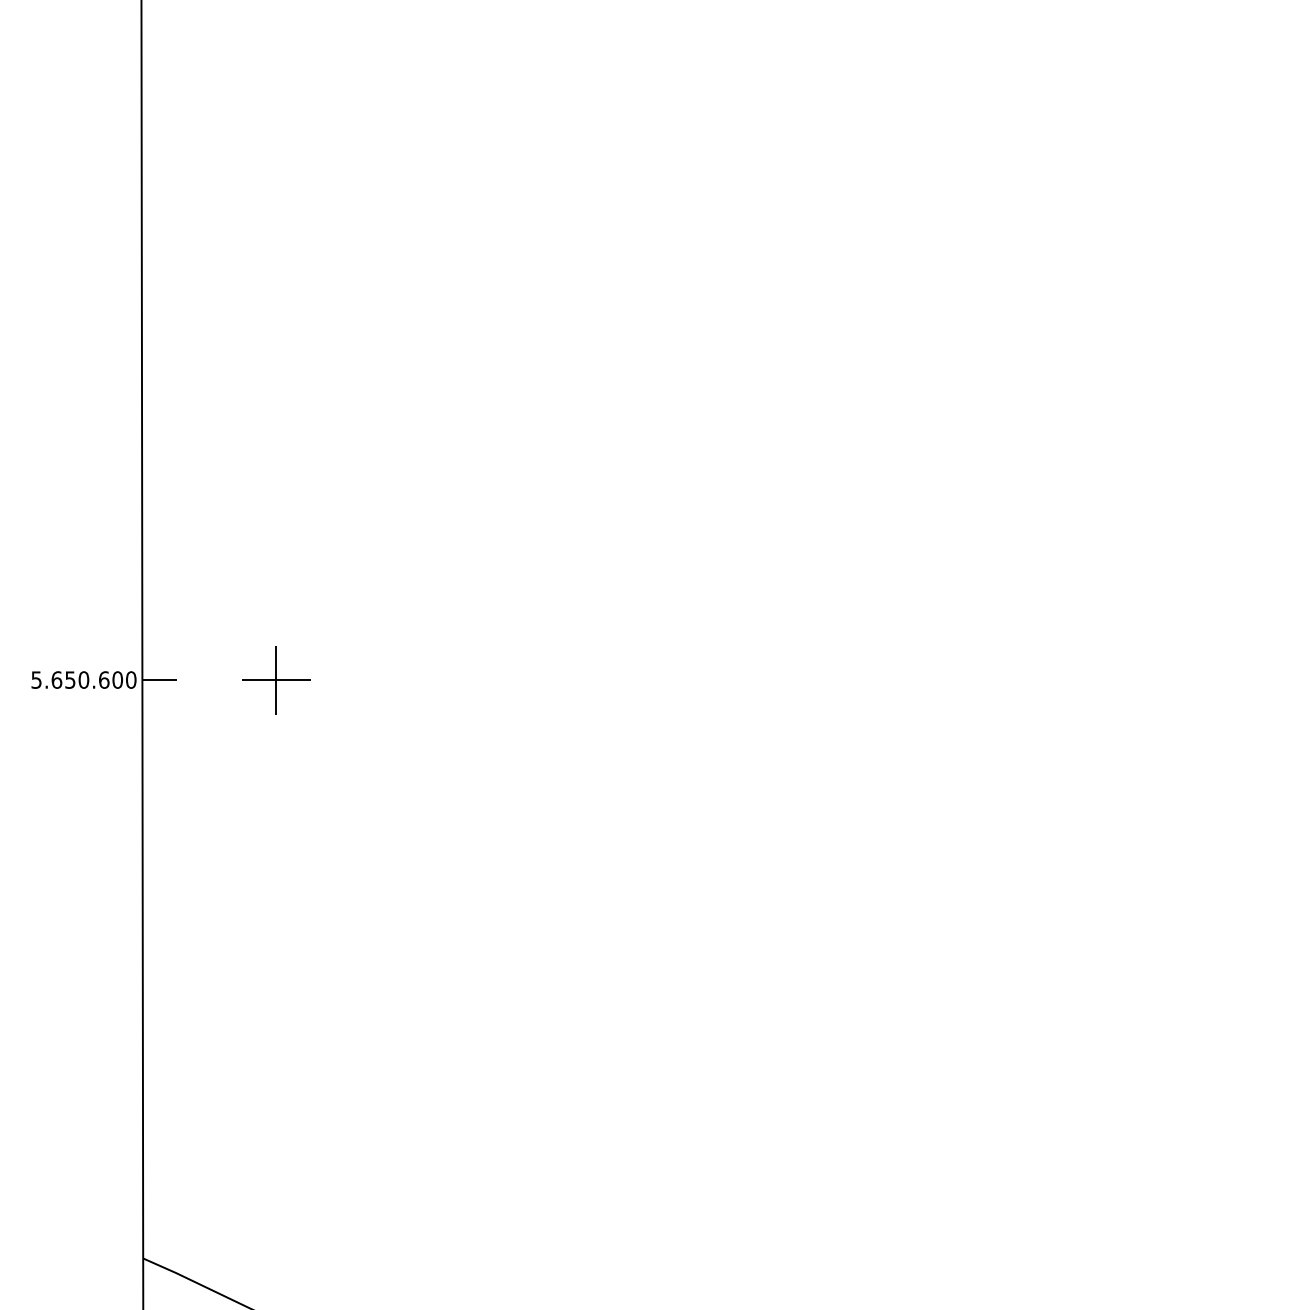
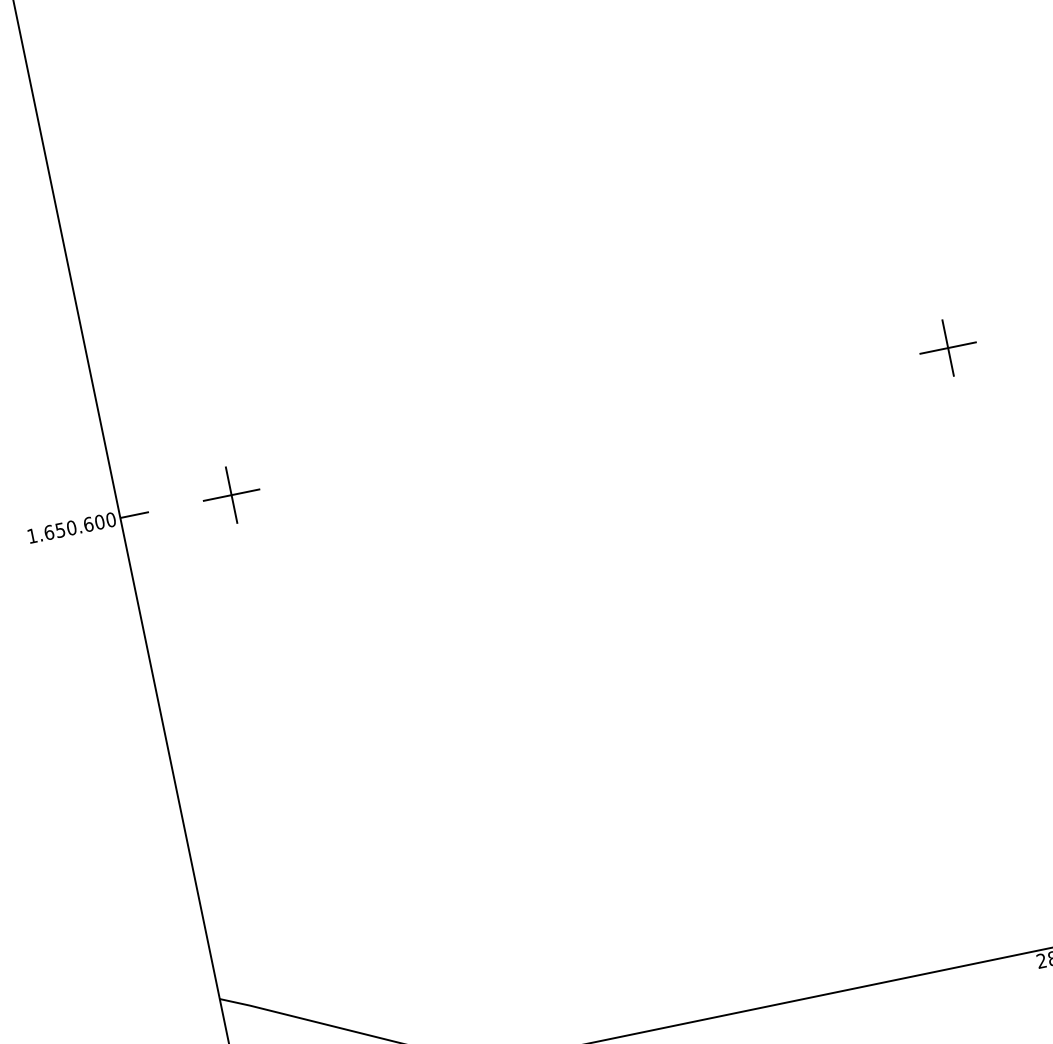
text: (36, 679) -> (32, 535), 5.650.600 -> 1.650.600
part: (1137, 680) -> (948, 348), added

